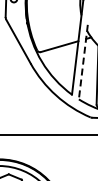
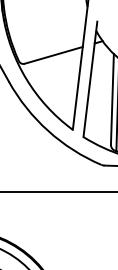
line: (83, 62) -> (90, 79), dashed -> solid

